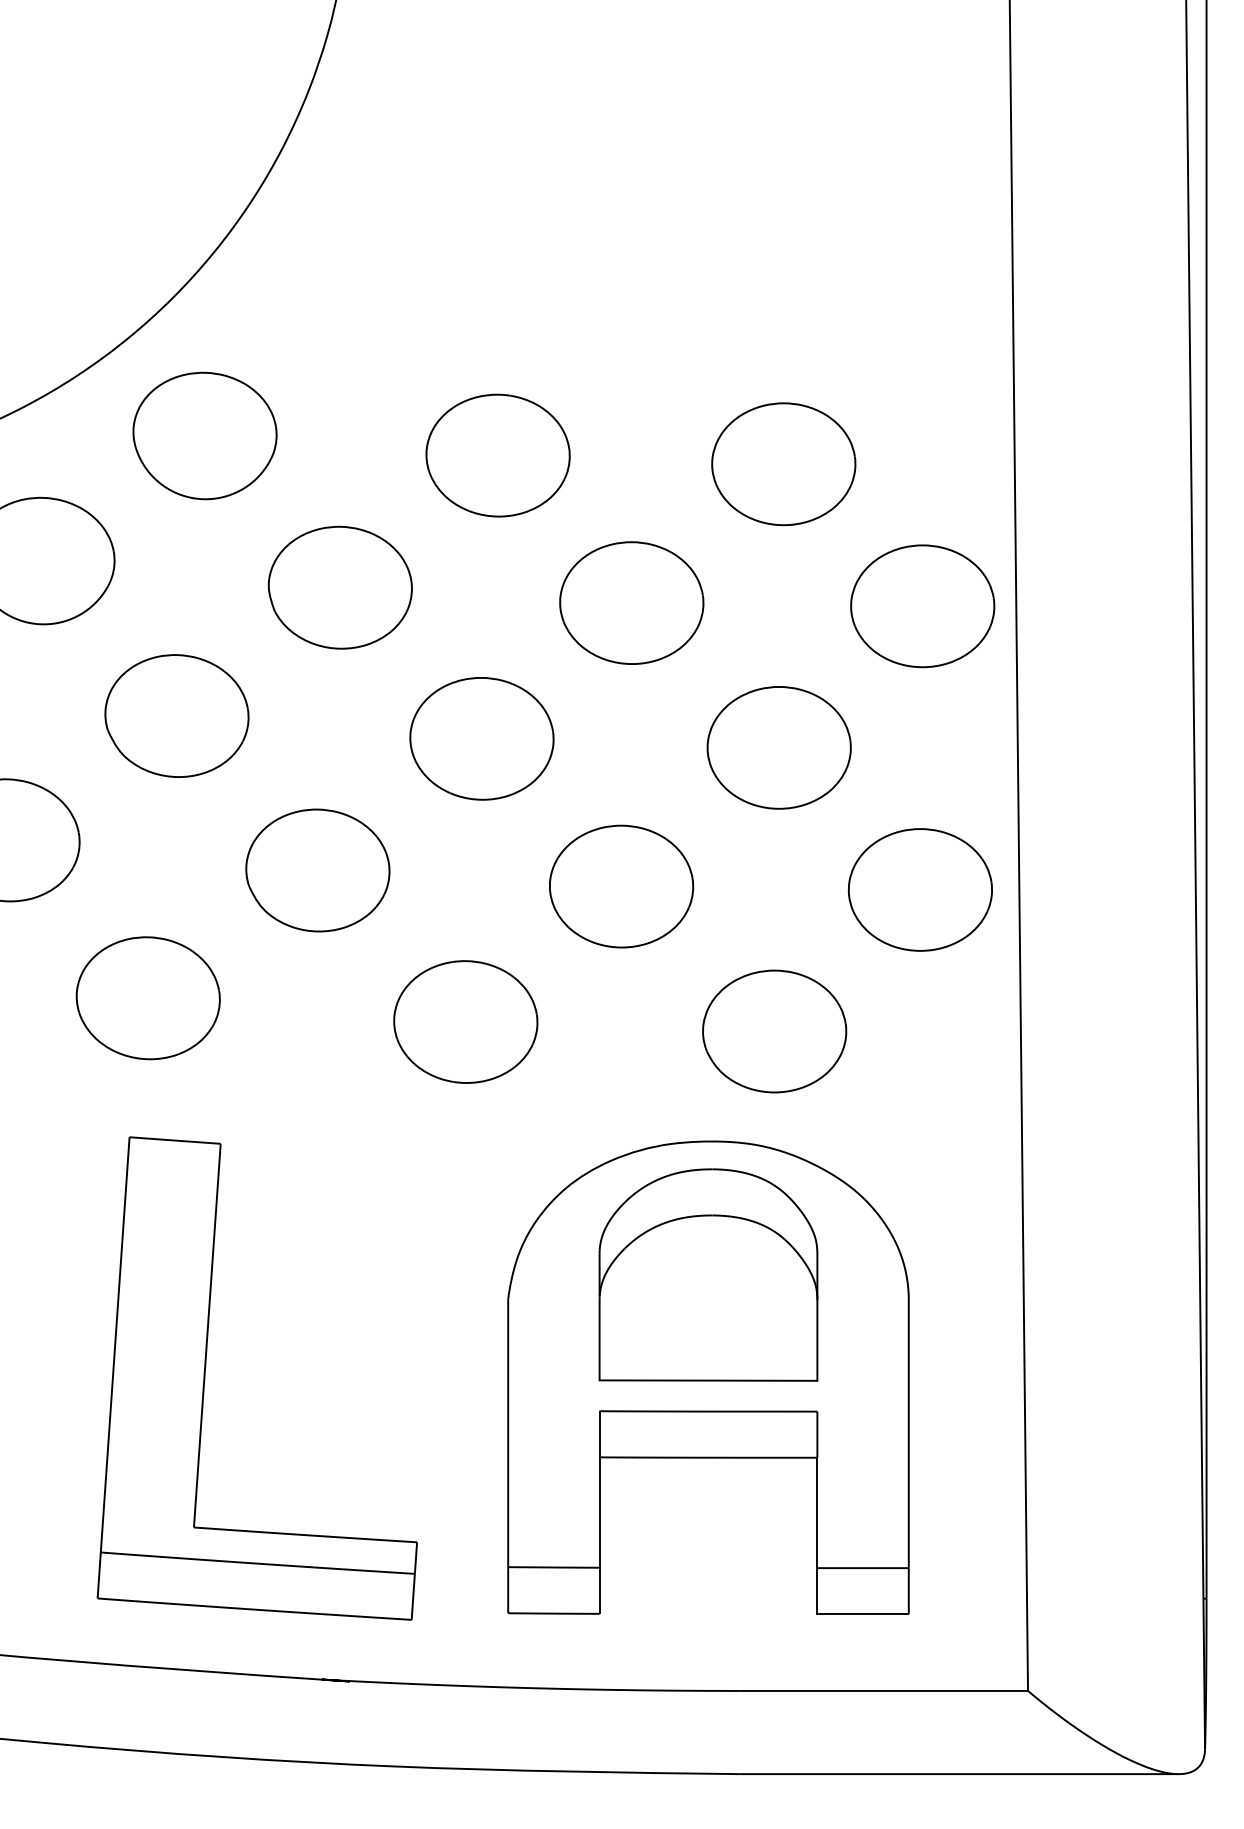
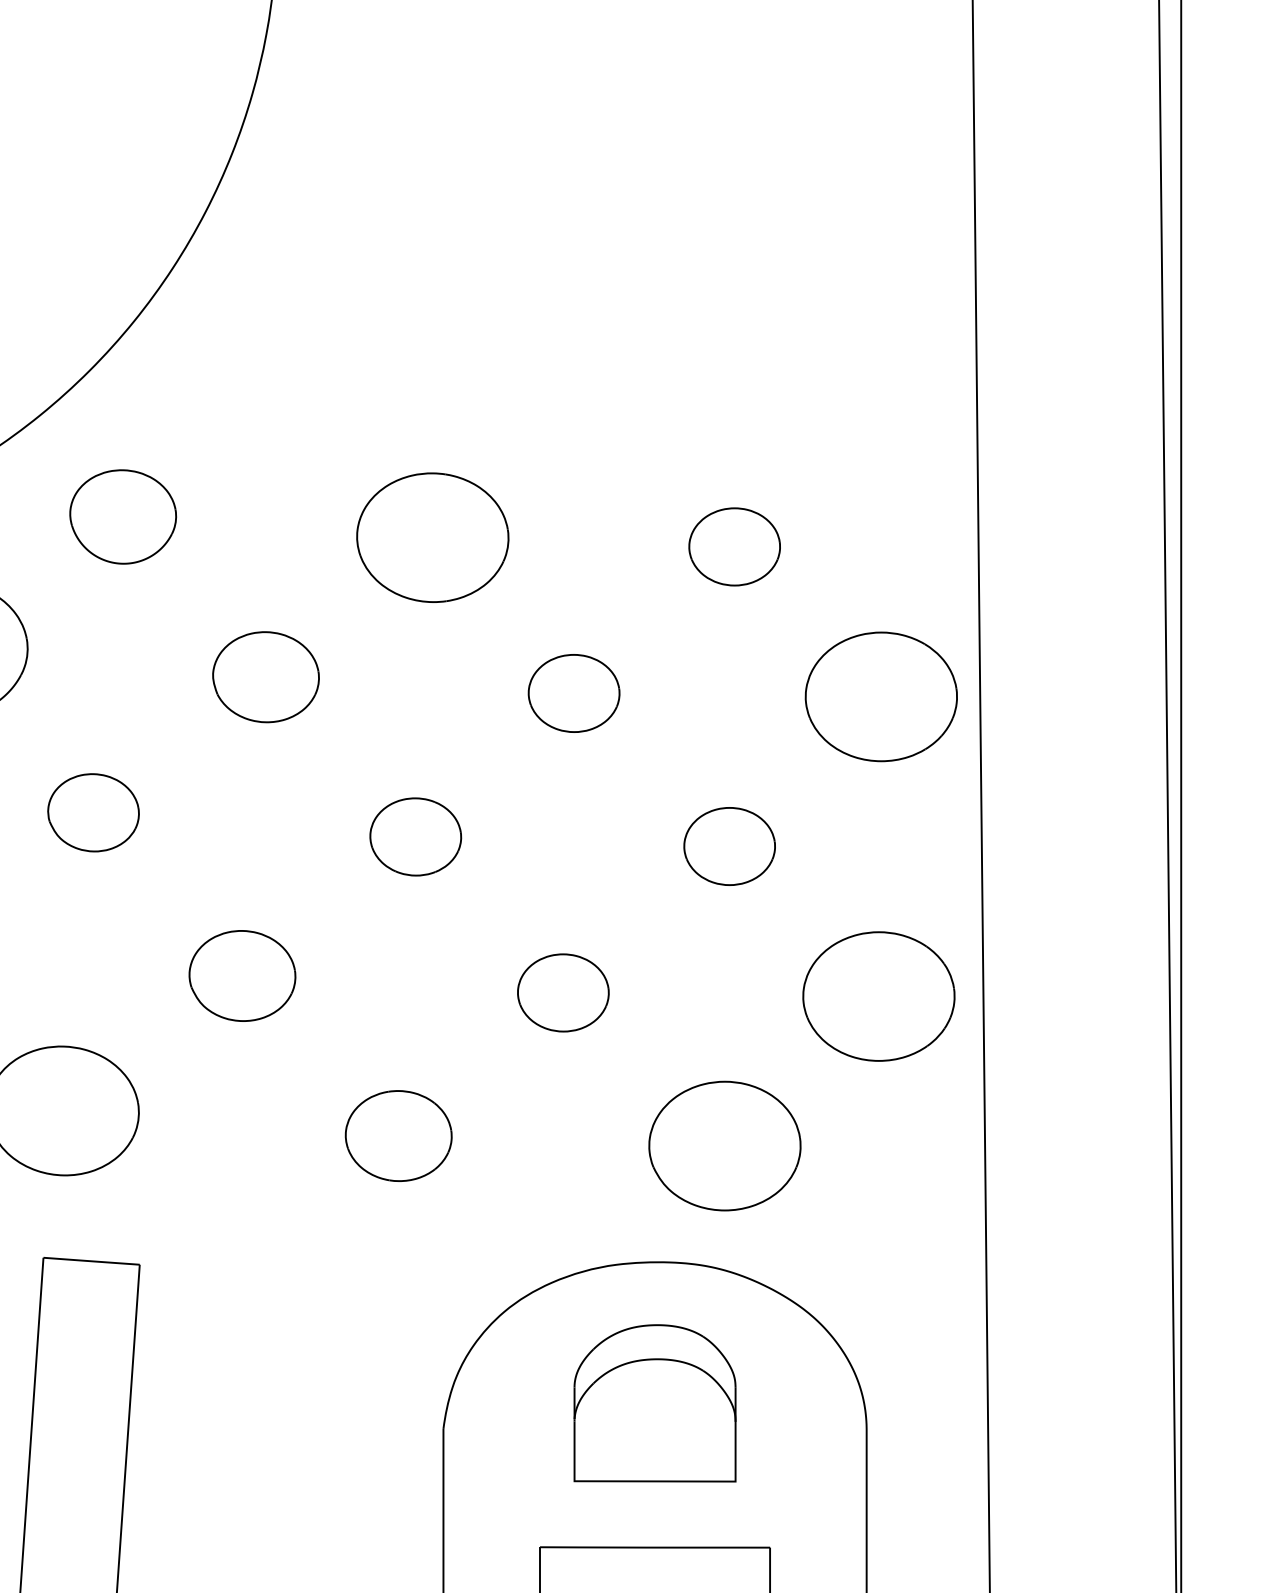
part: (204, 435) -> (122, 516), size x0.7
part: (783, 464) -> (734, 547), size x0.6
part: (339, 587) -> (265, 677), size x0.7
part: (631, 602) -> (573, 692), size x0.6
part: (176, 715) -> (93, 812), size x0.6
part: (481, 738) -> (415, 836), size x0.6
part: (778, 747) -> (729, 846), size x0.6
part: (317, 870) -> (242, 975), size x0.7
part: (621, 886) -> (563, 992), size x0.6
part: (465, 1021) -> (398, 1135), size x0.7
part: (708, 1274) -> (655, 1402), size x0.7

